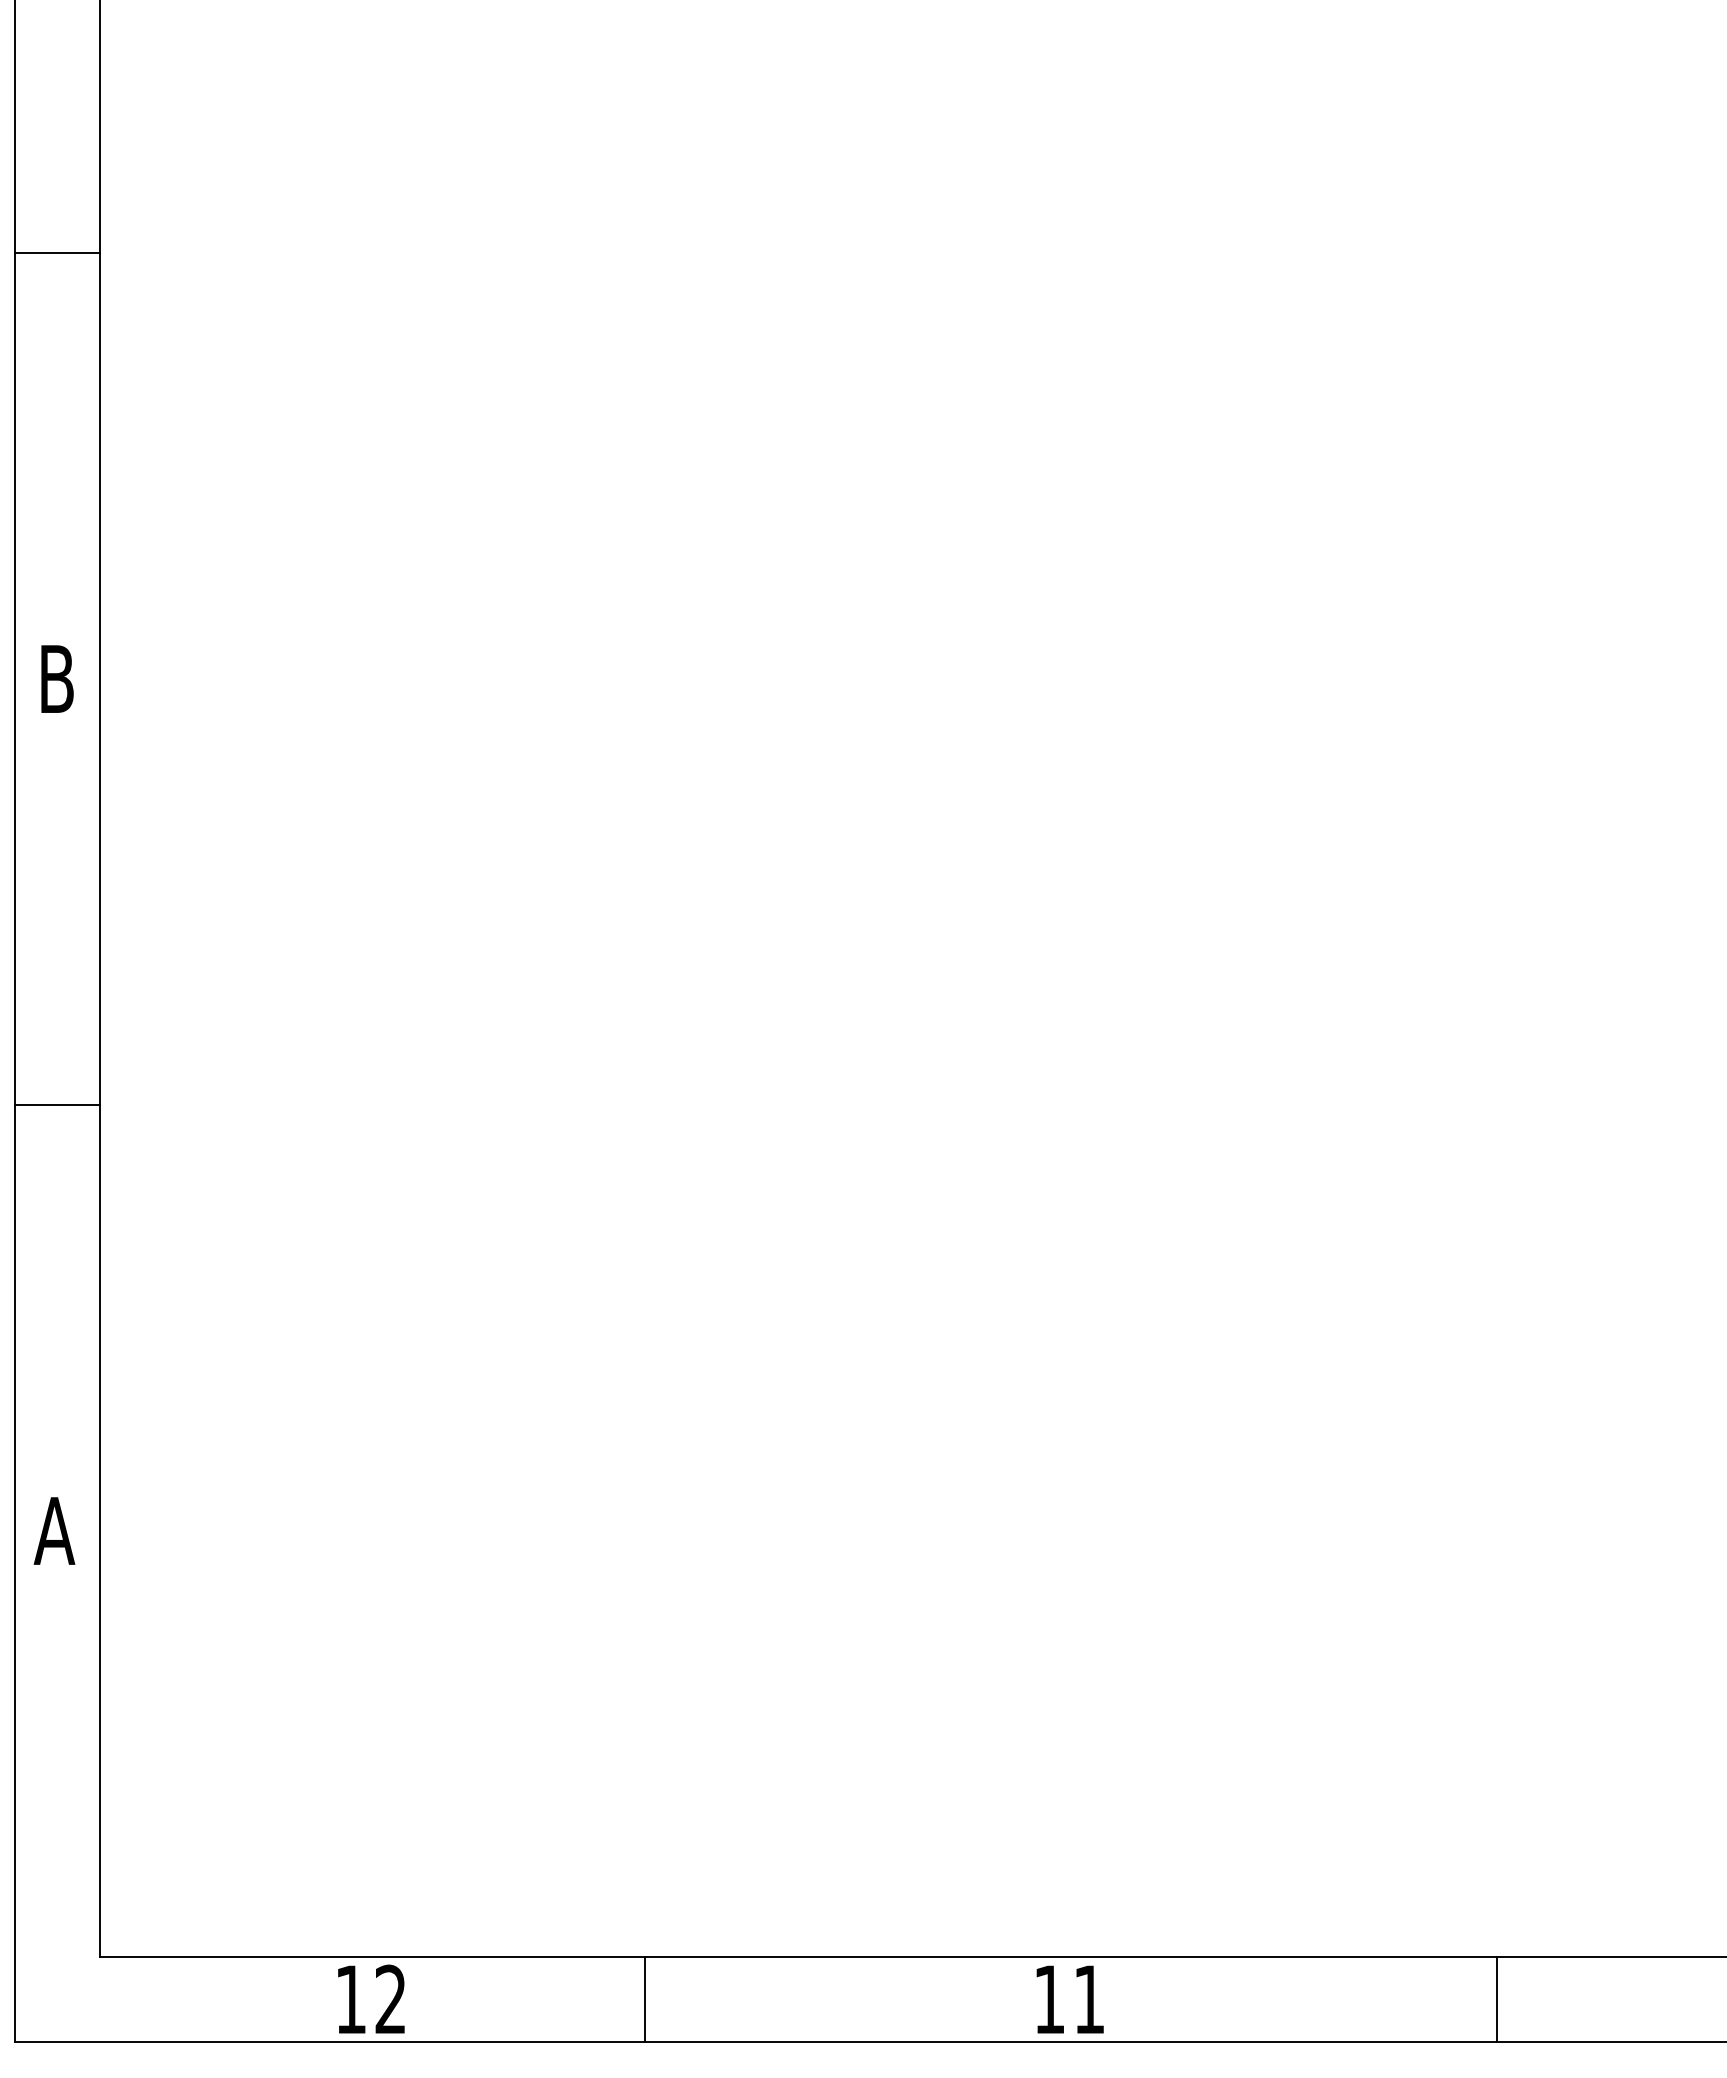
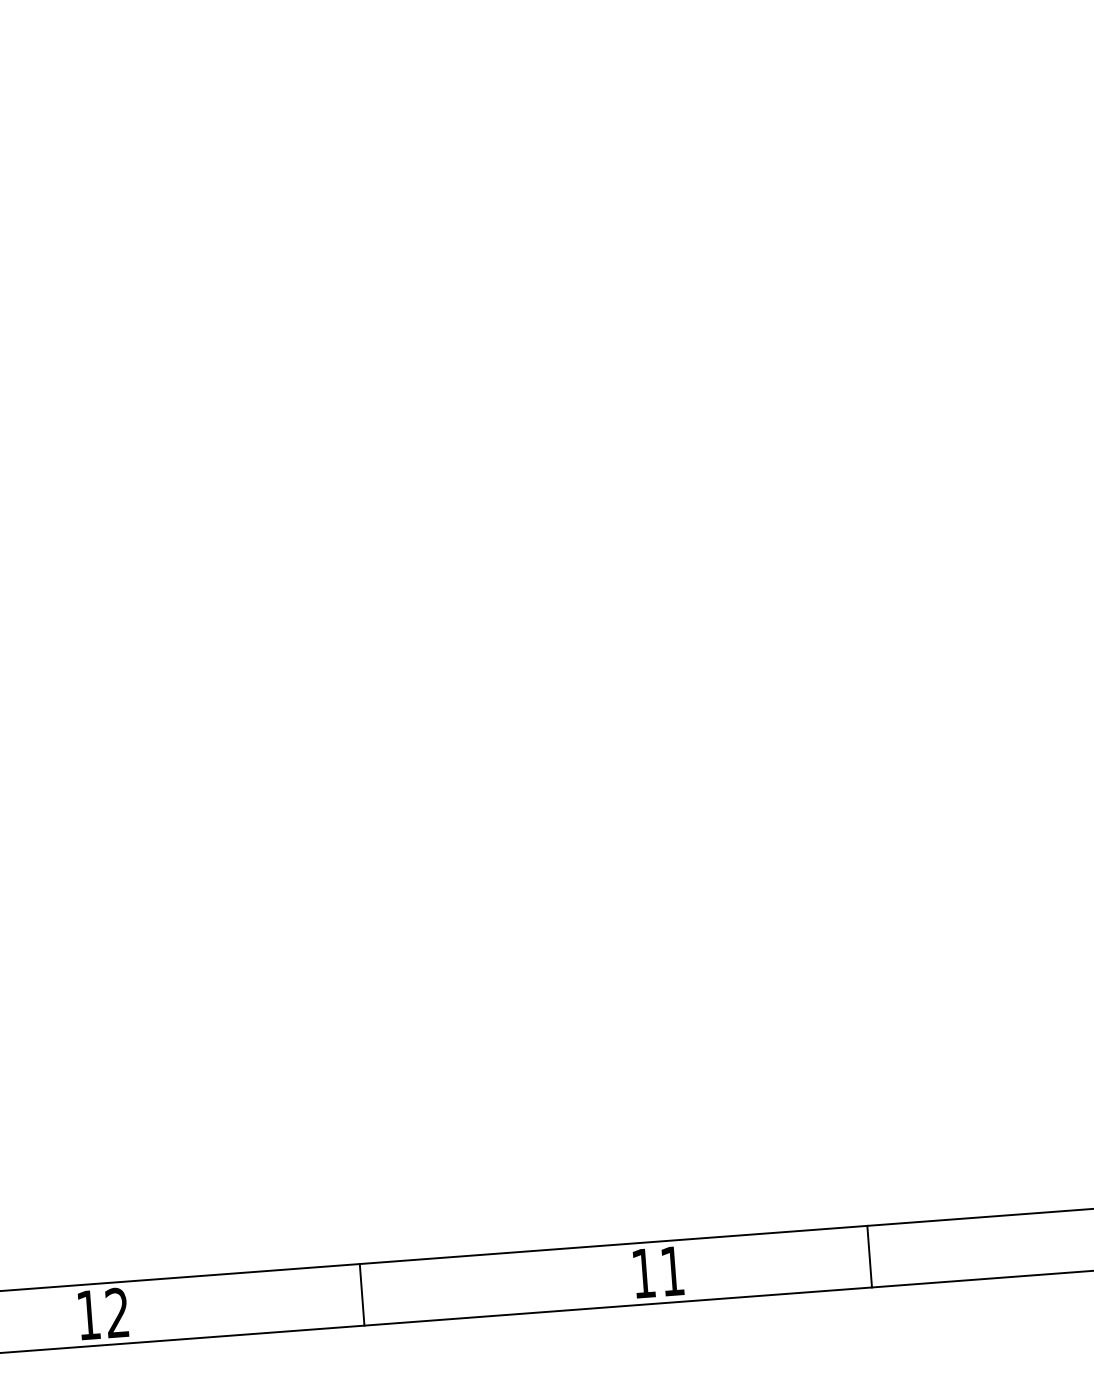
line: (645, 1999) -> (362, 1294), moved
text: (1069, 1999) -> (658, 1272), moved
line: (1497, 1999) -> (869, 1256), moved

